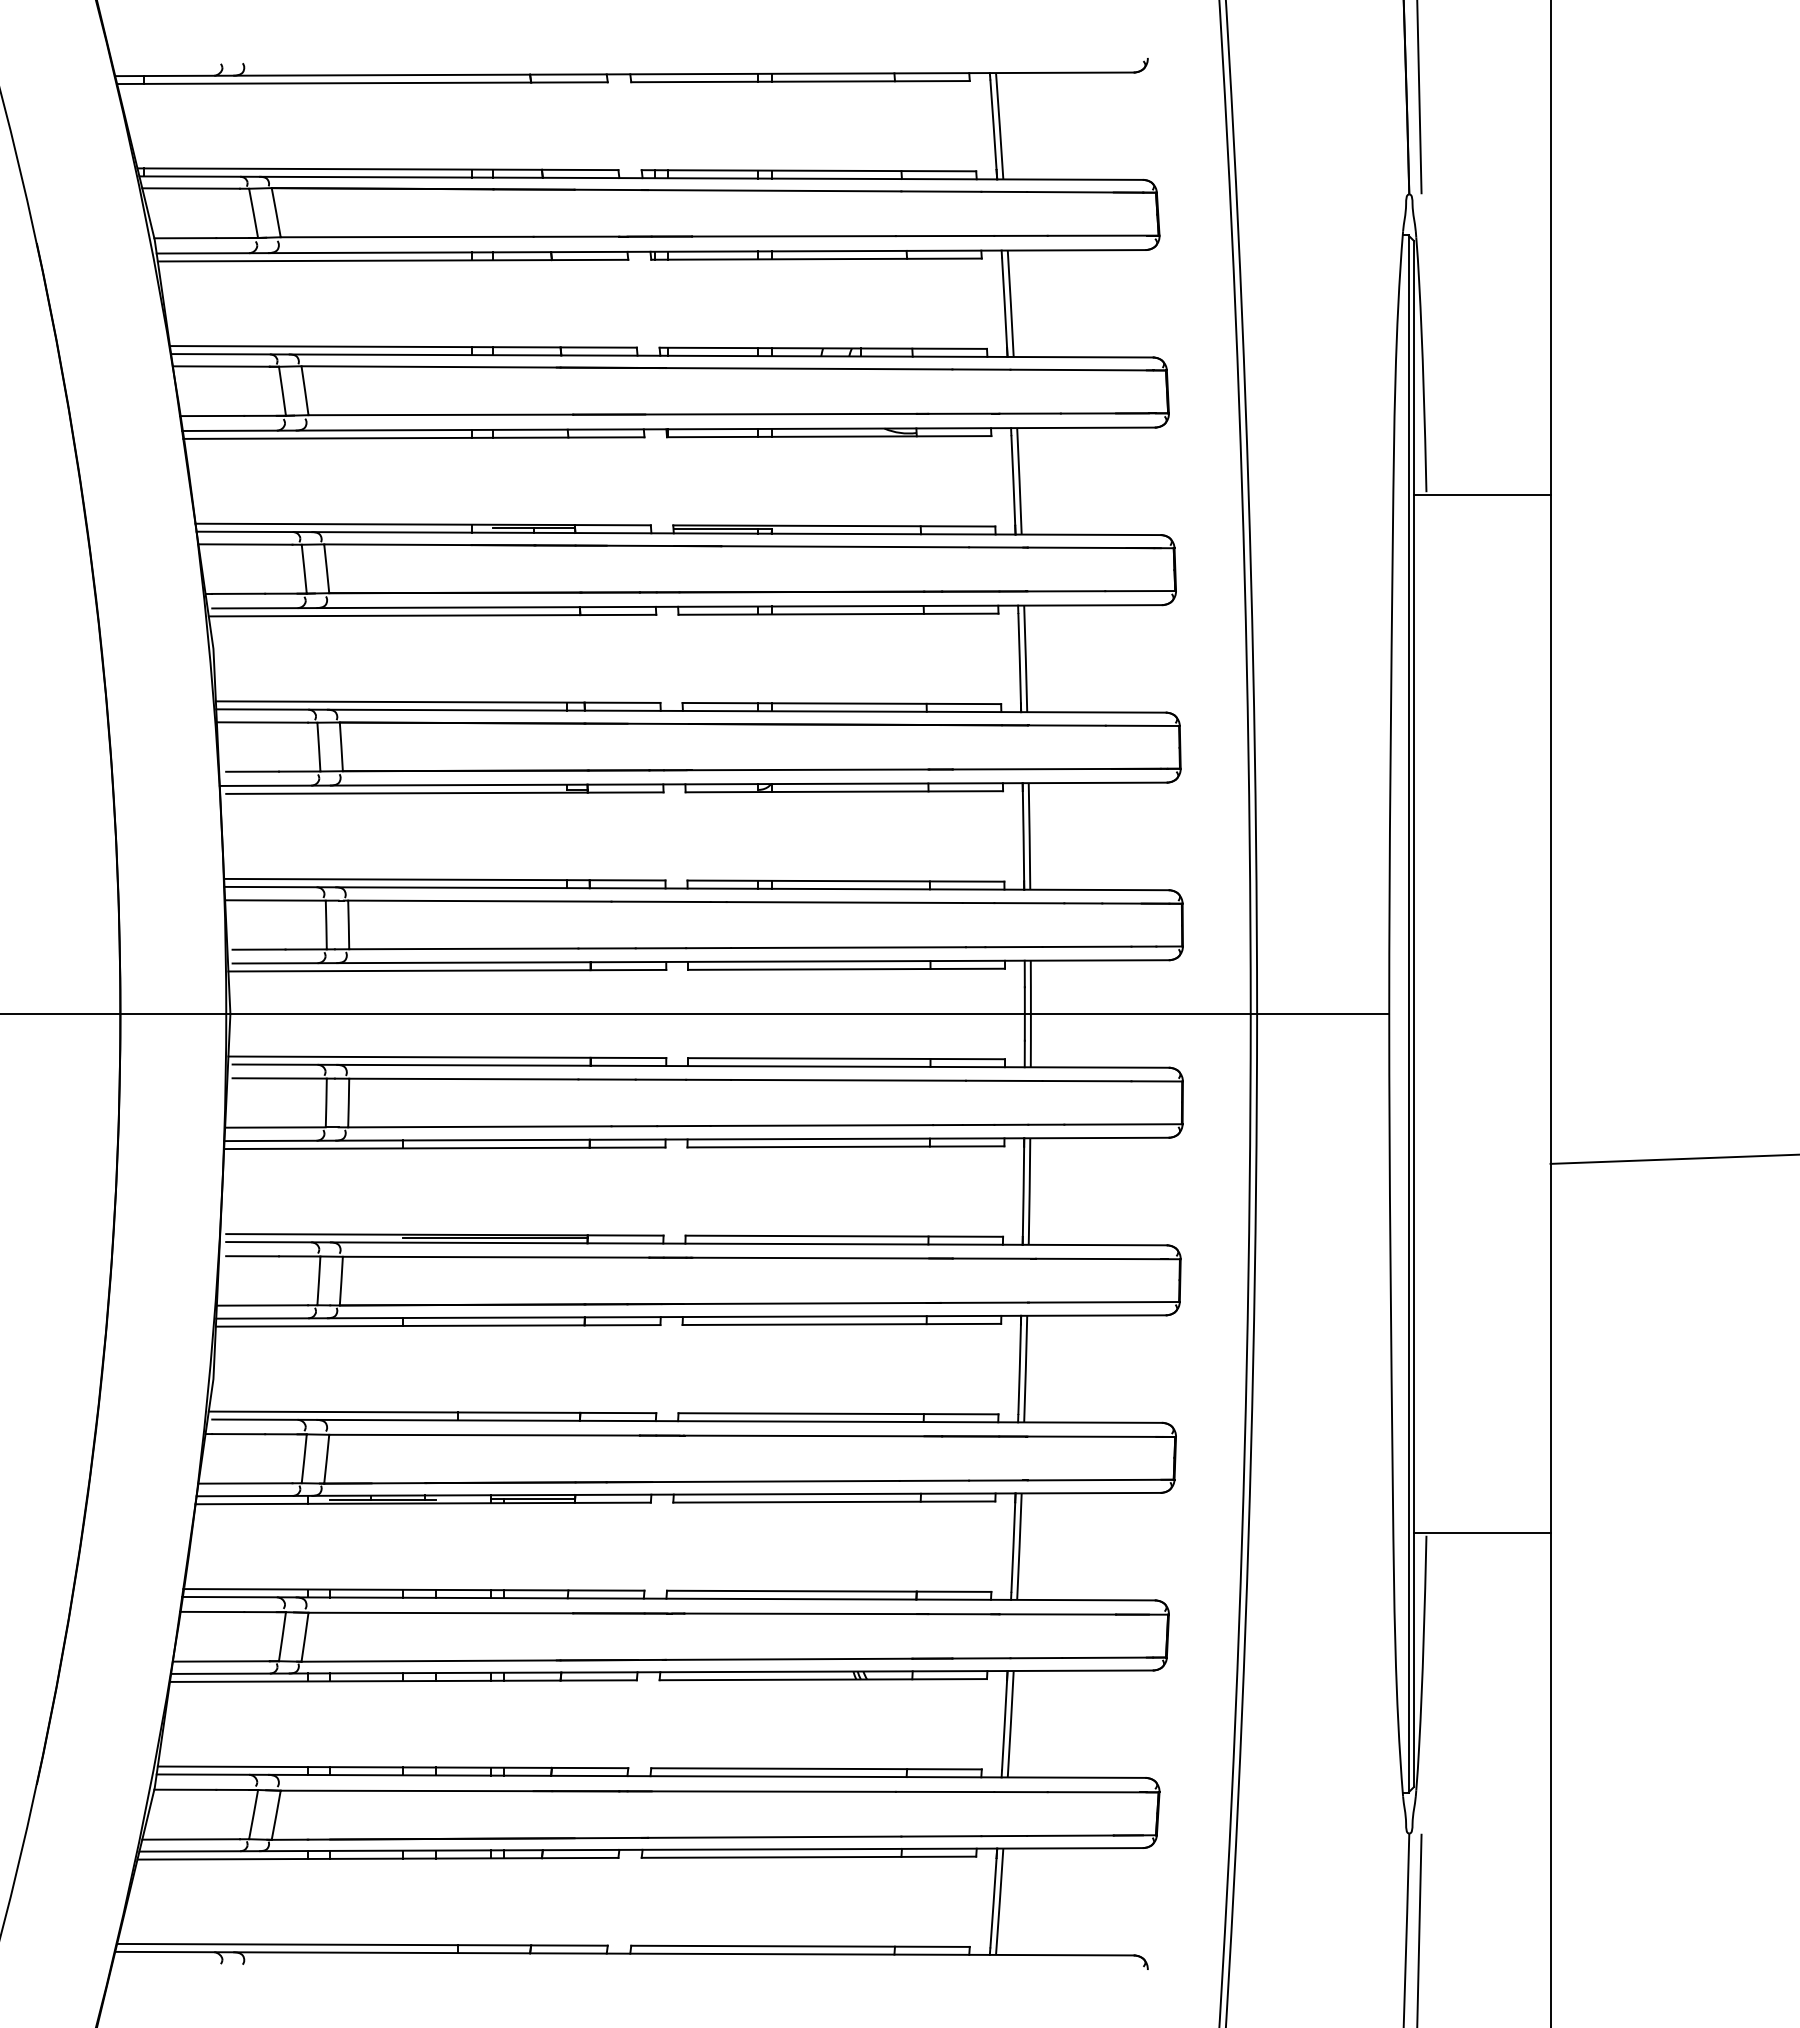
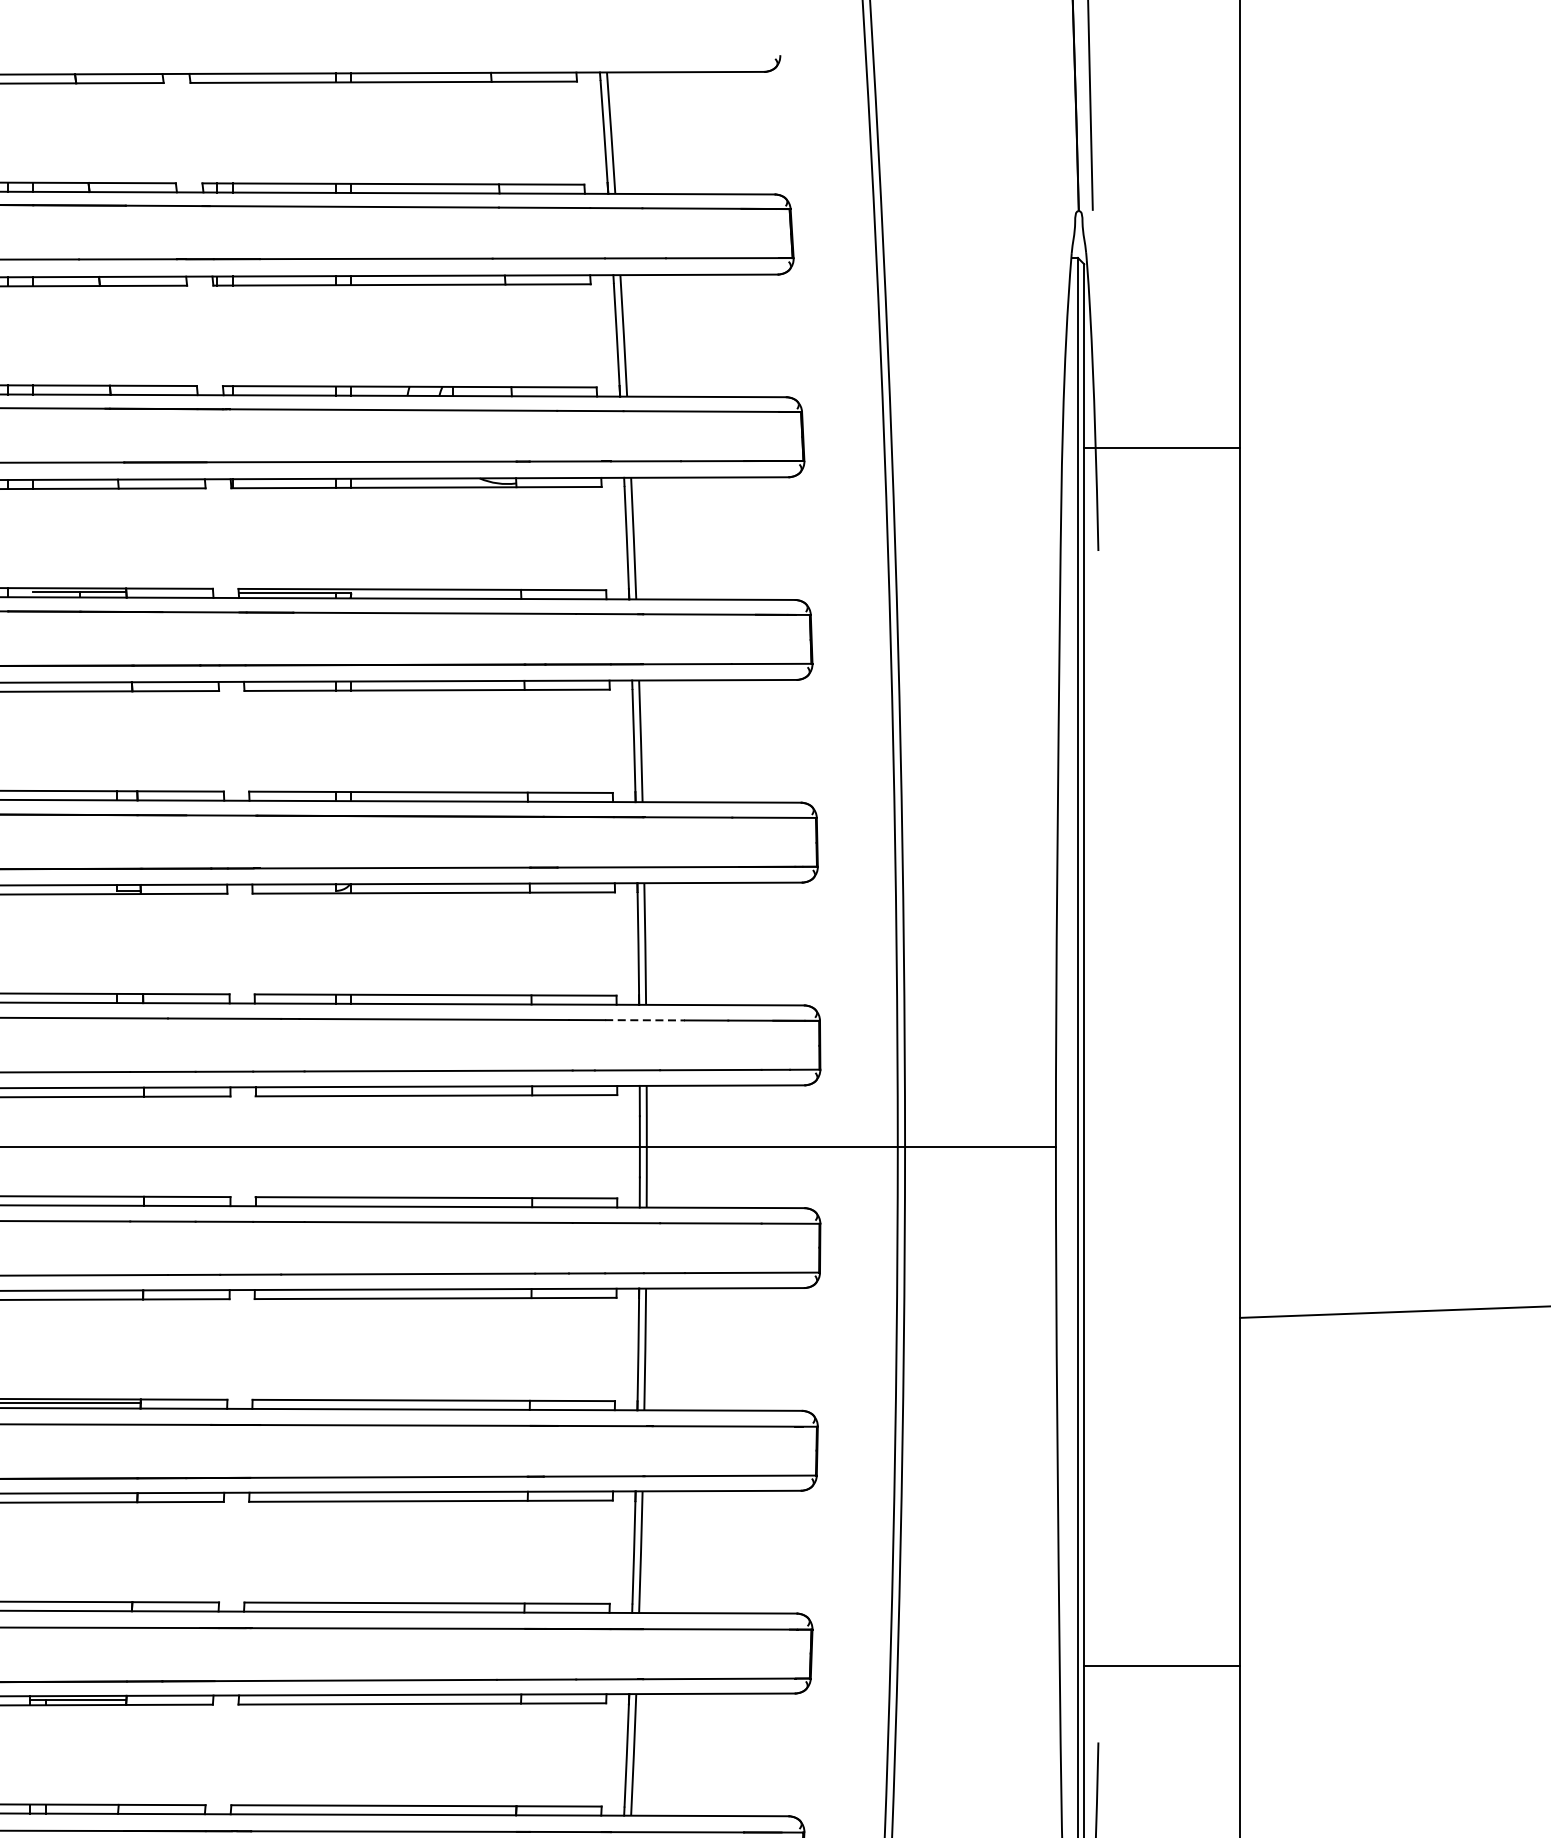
line: (1482, 495) -> (1162, 448), moved
line: (1029, 903) -> (645, 1020), solid -> dashed
line: (1482, 1533) -> (1162, 1666), moved

